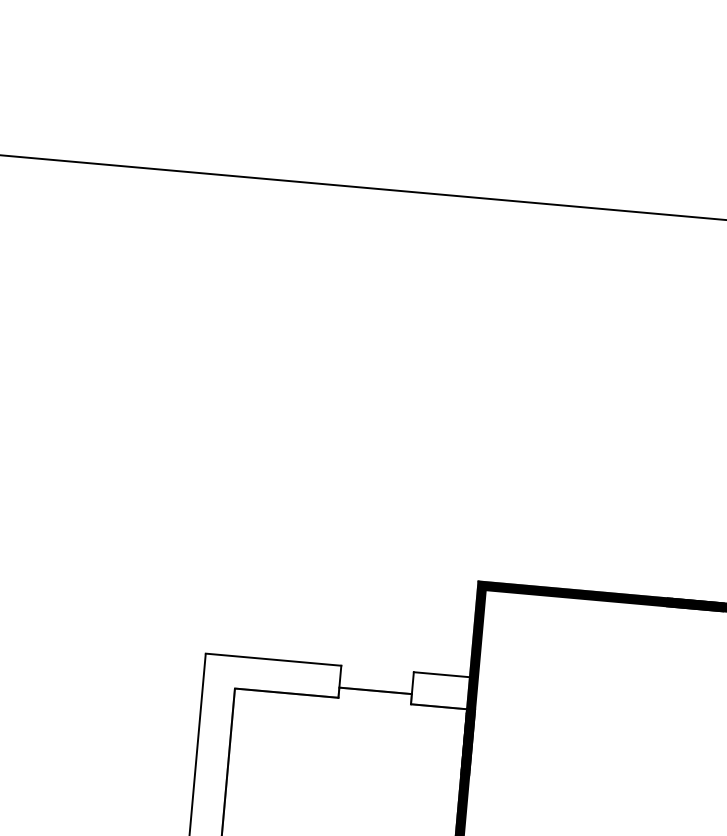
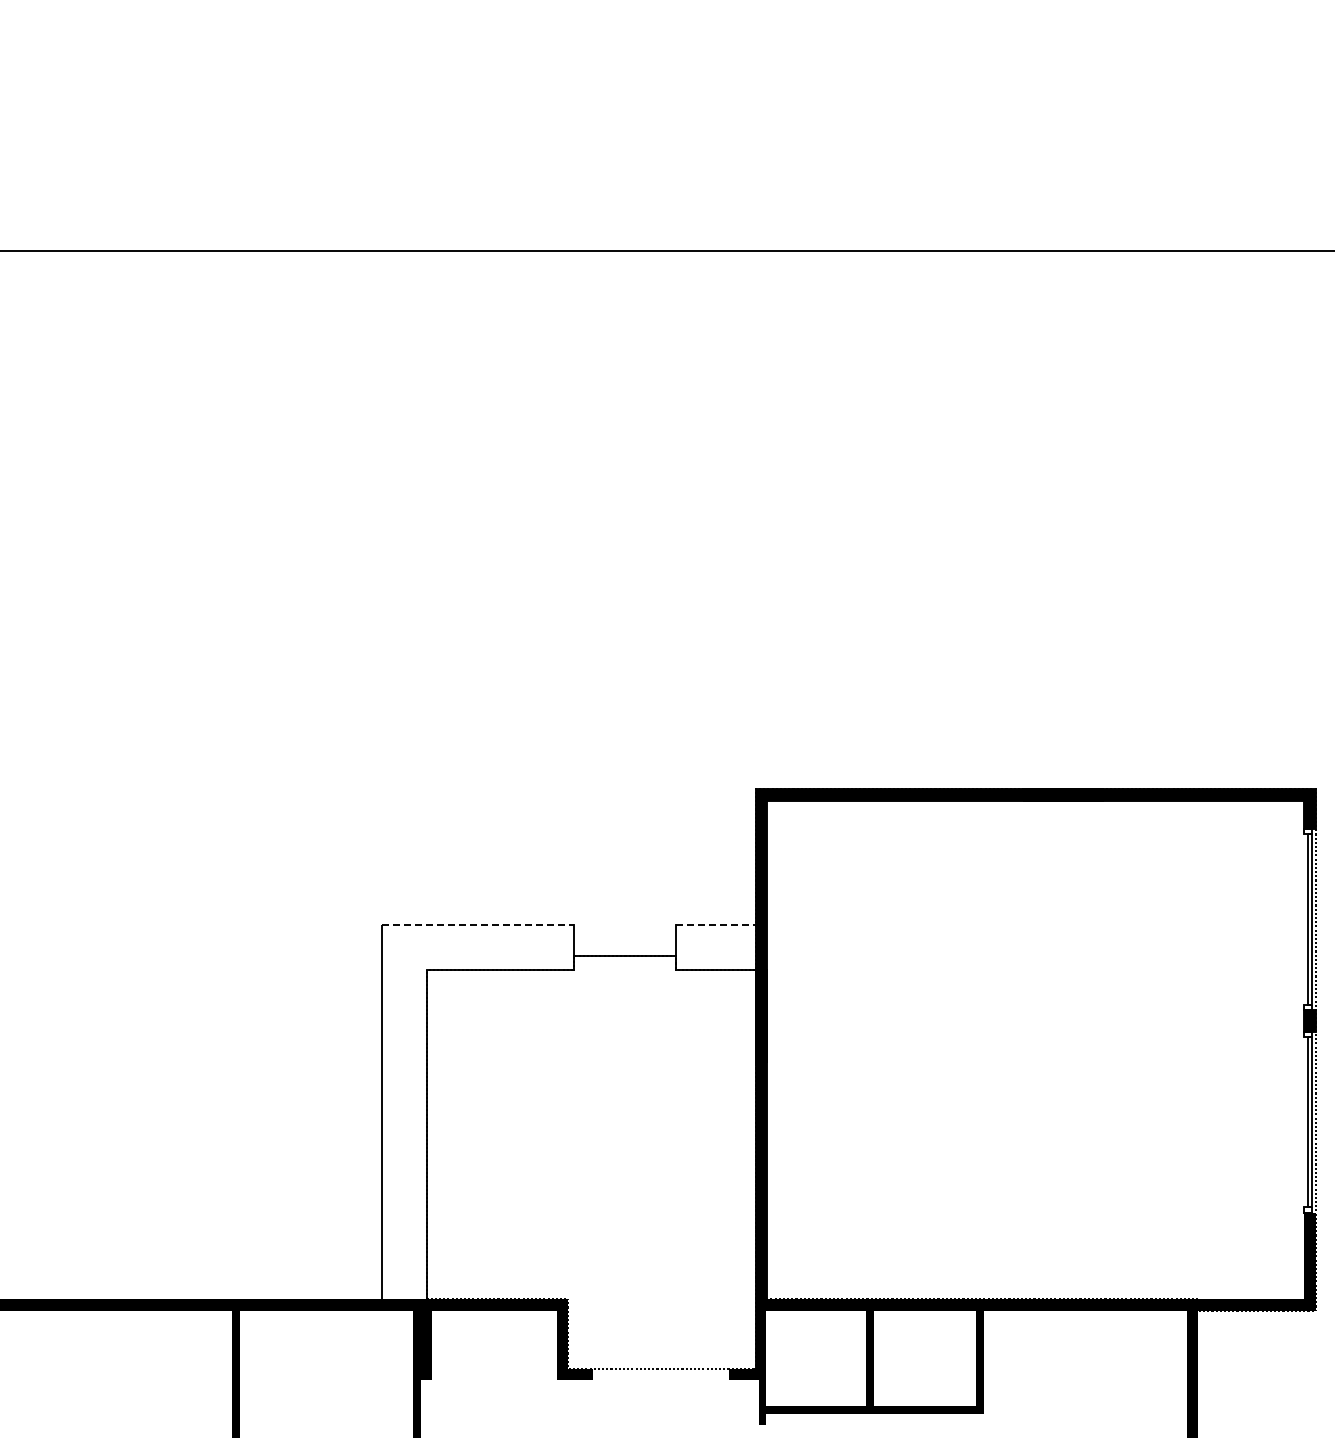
line: (273, 659) -> (477, 924), solid -> dashed
line: (441, 674) -> (715, 924), solid -> dashed

